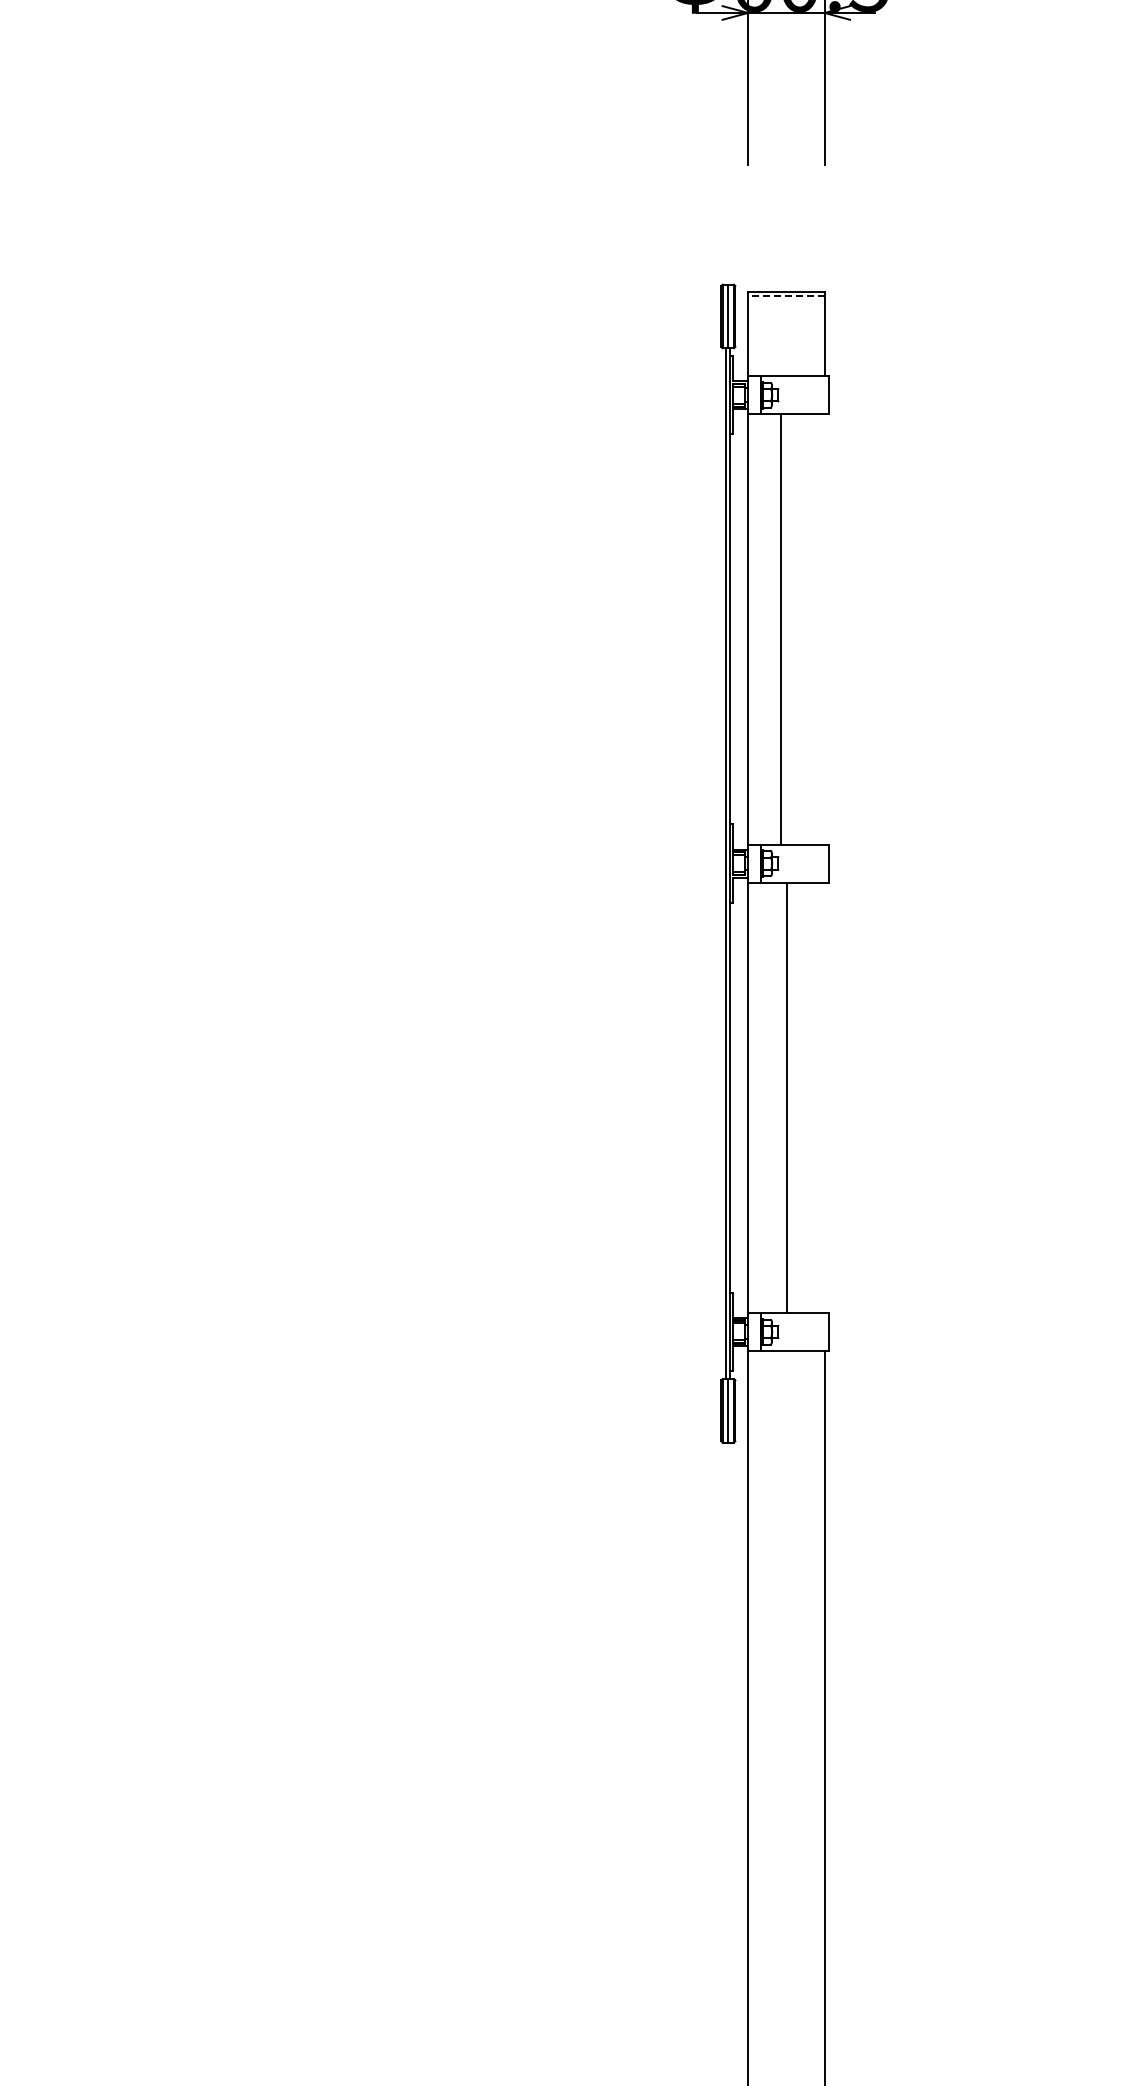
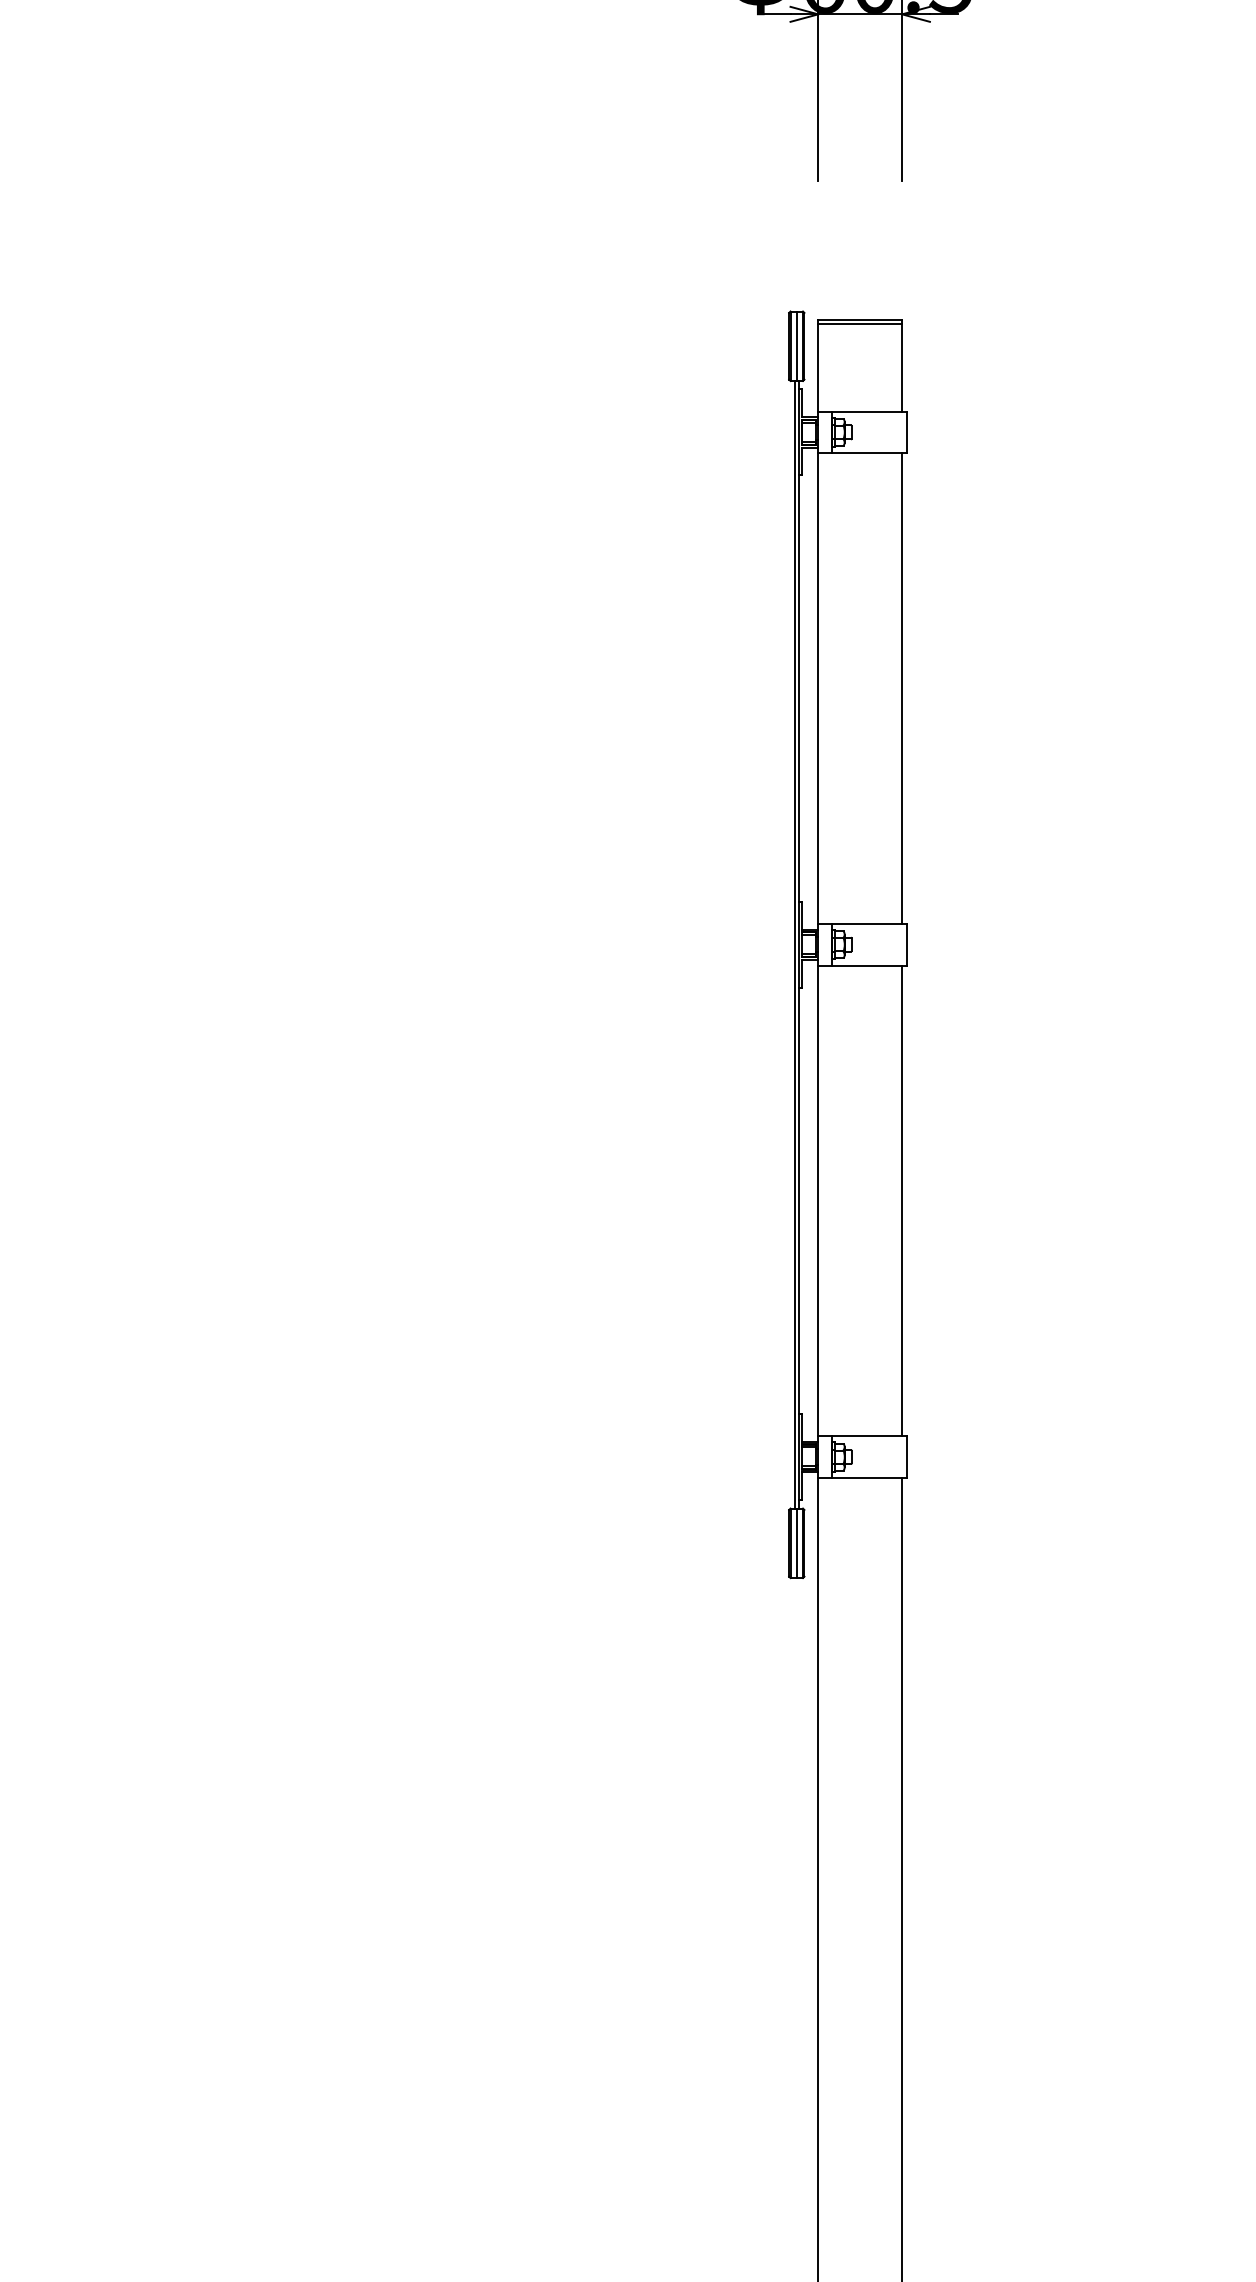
line: (785, 296) -> (859, 324), dashed -> solid
line: (780, 629) -> (901, 688), moved
line: (786, 1097) -> (901, 1200), moved

